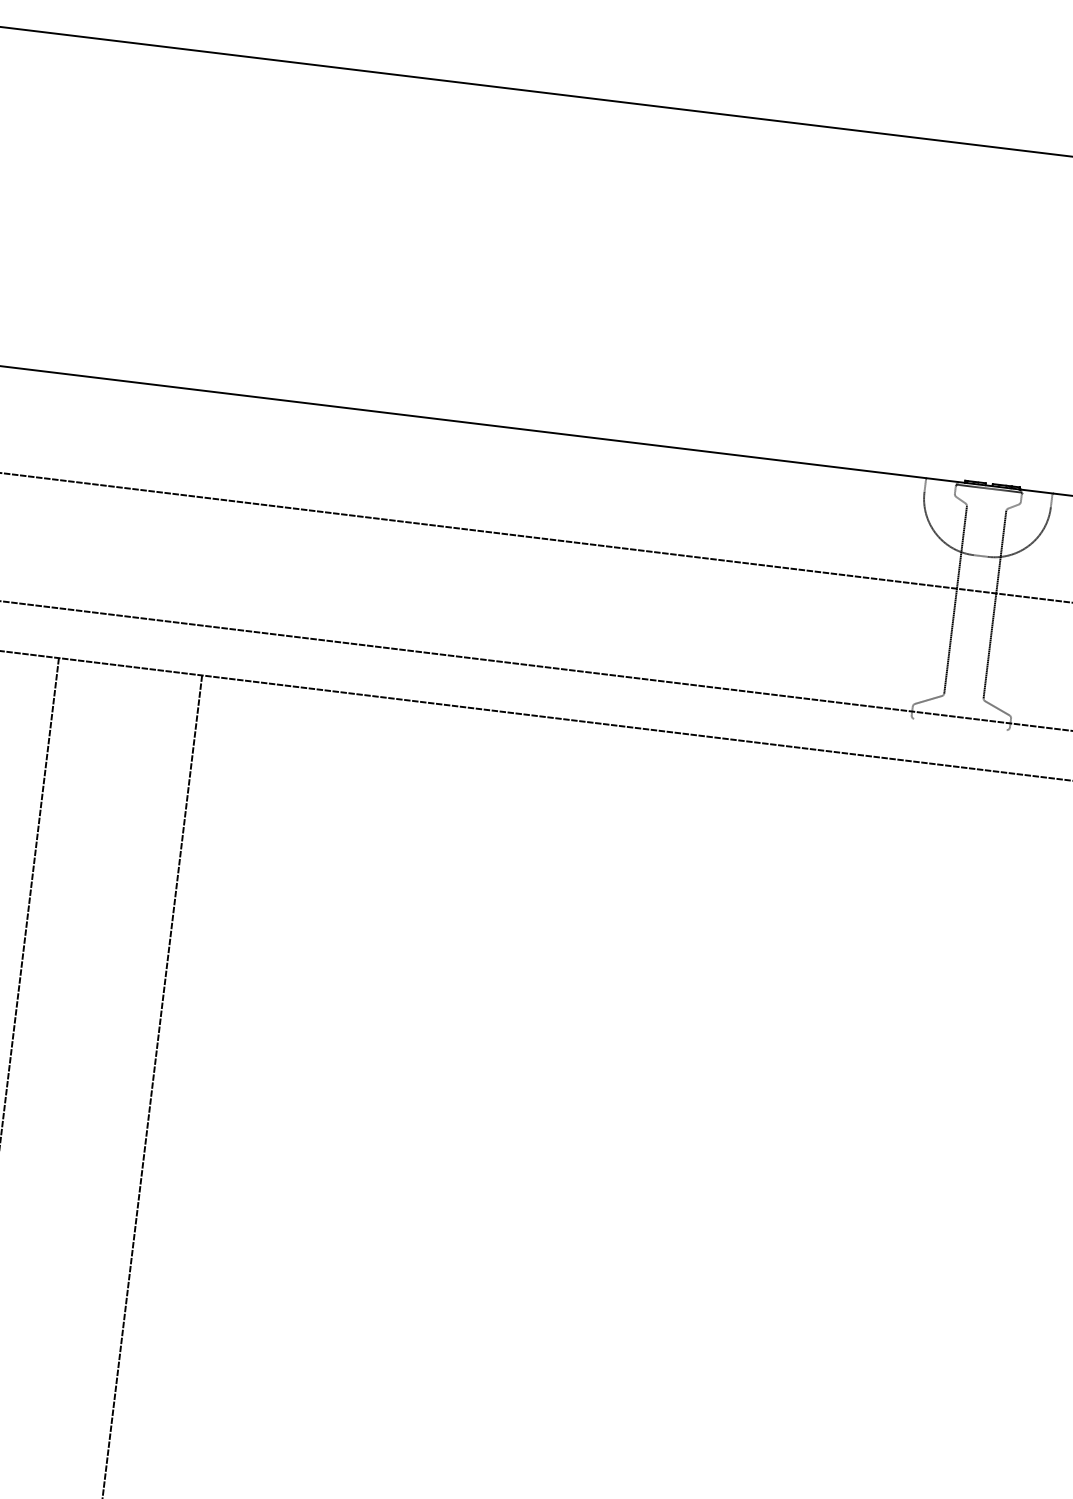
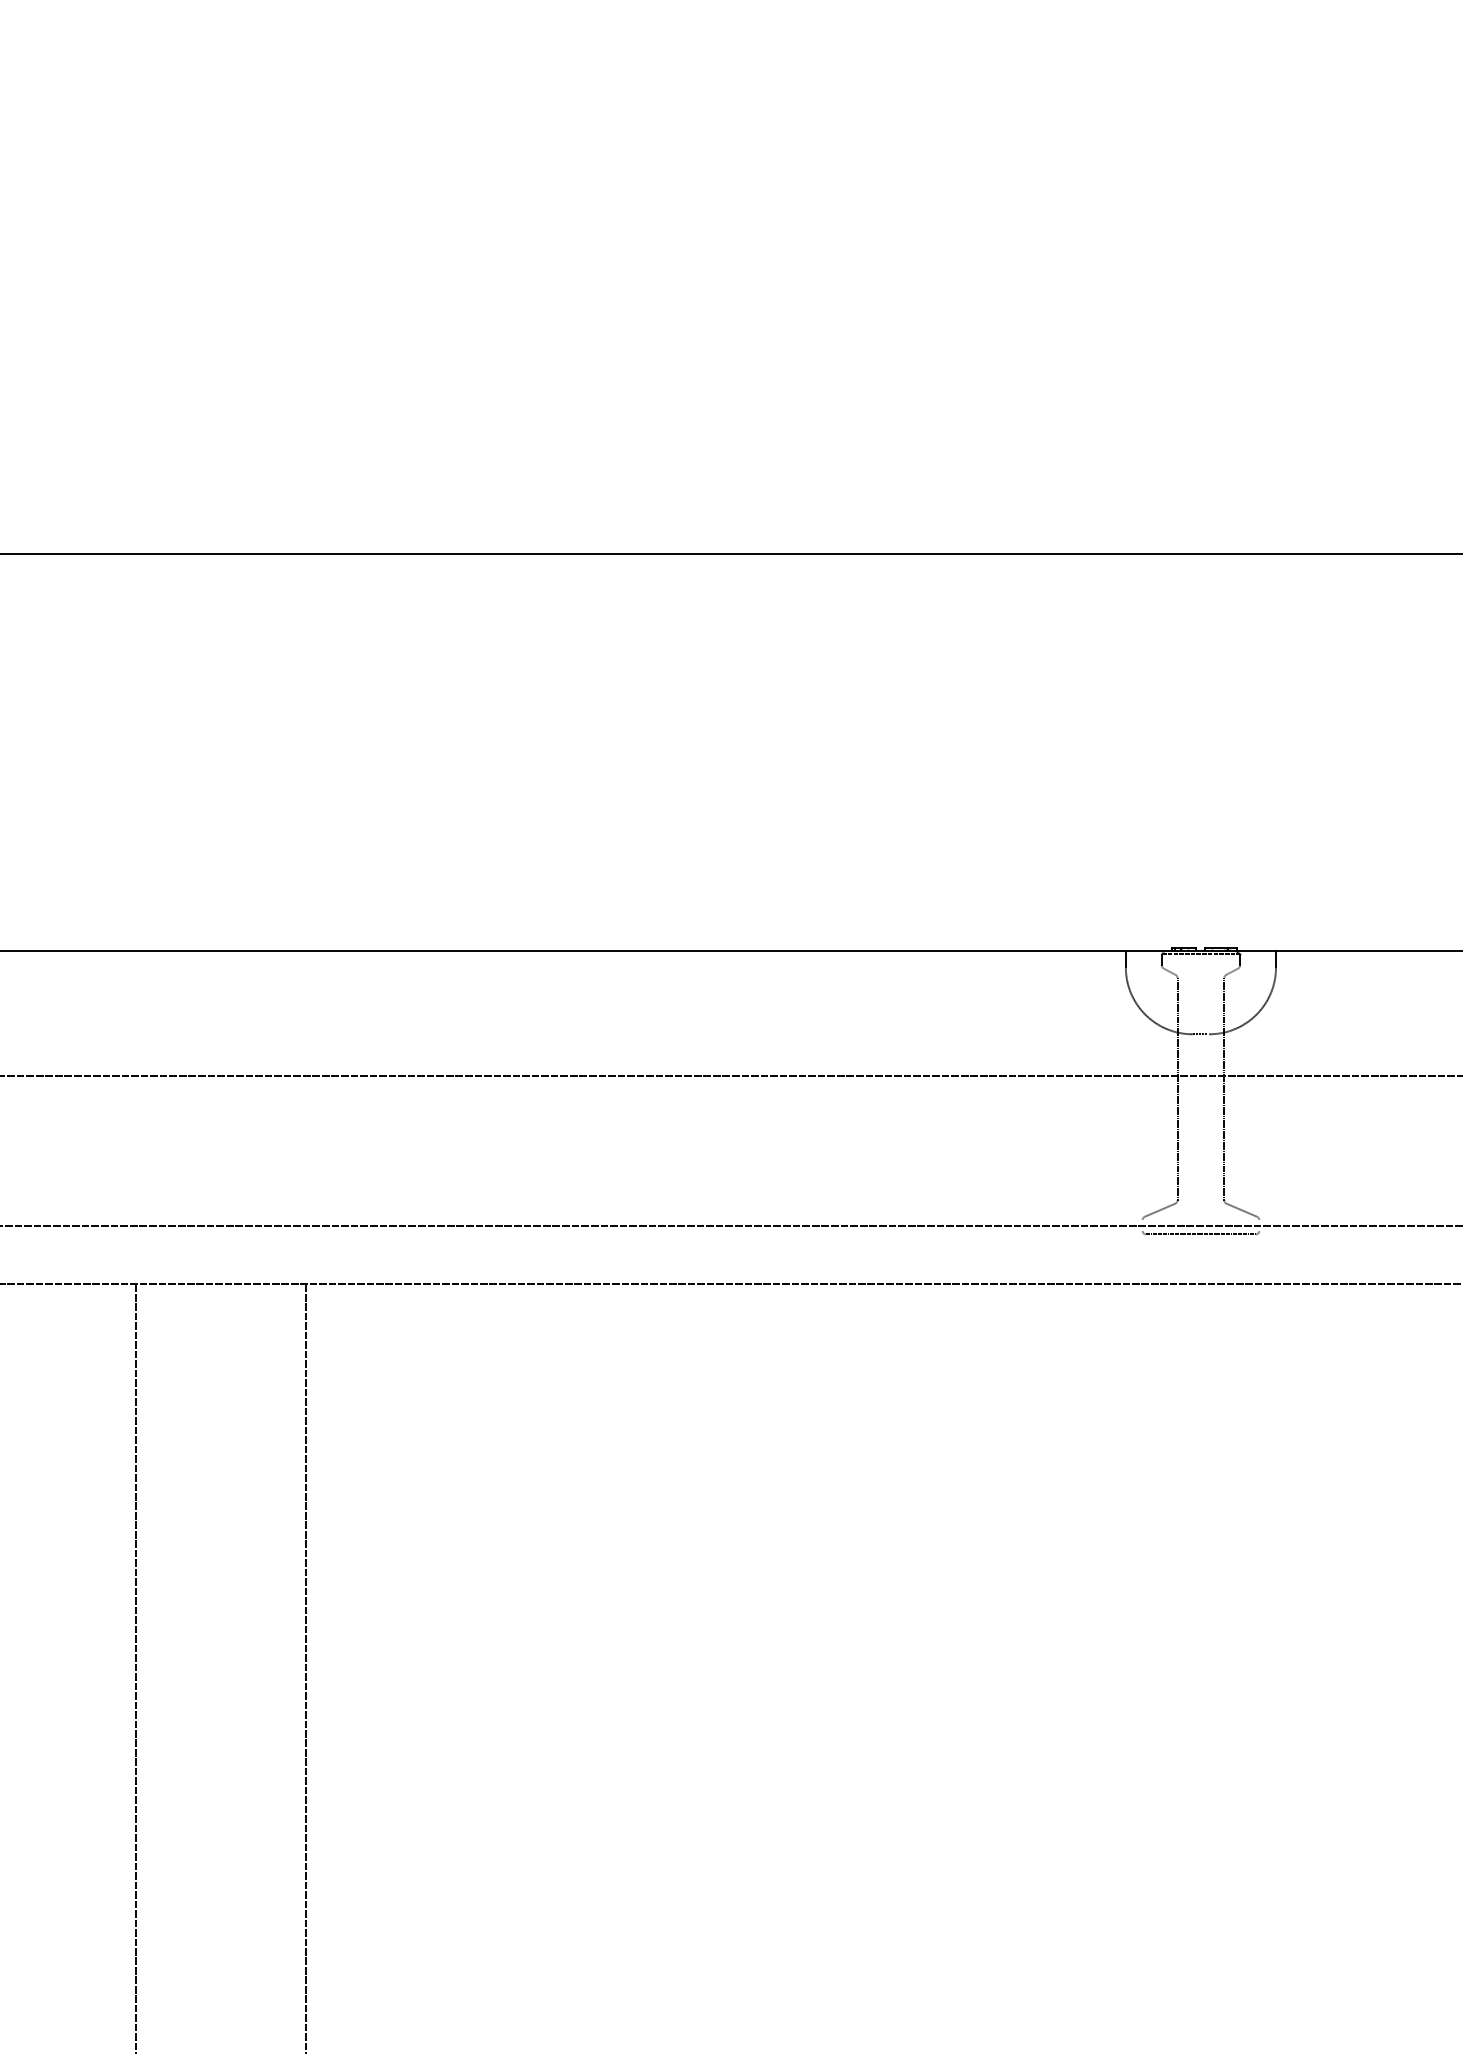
line: (960, 724) -> (1200, 1234), added

